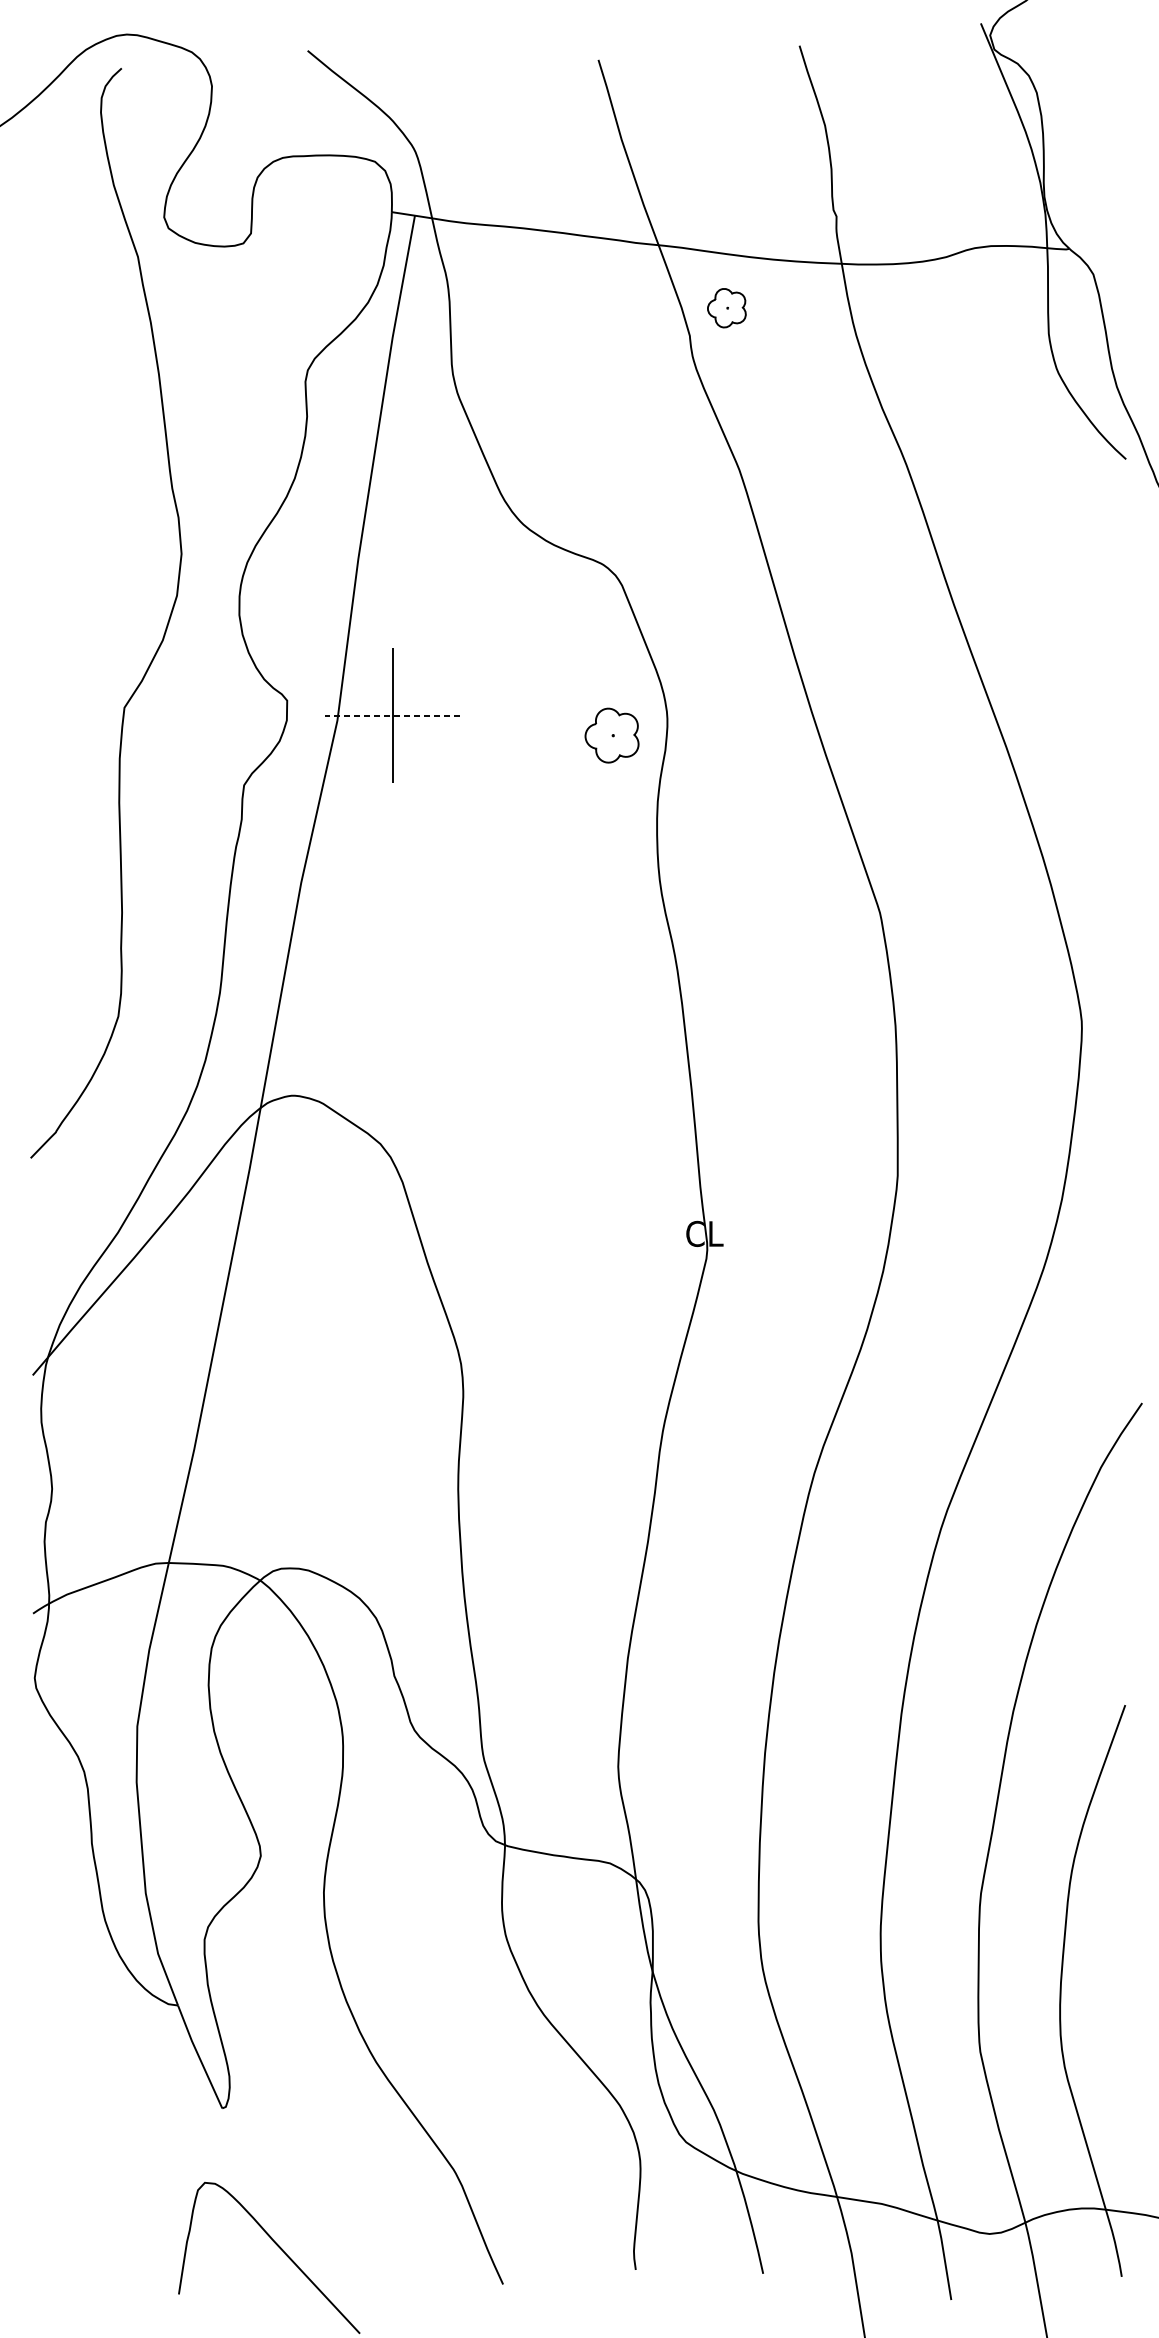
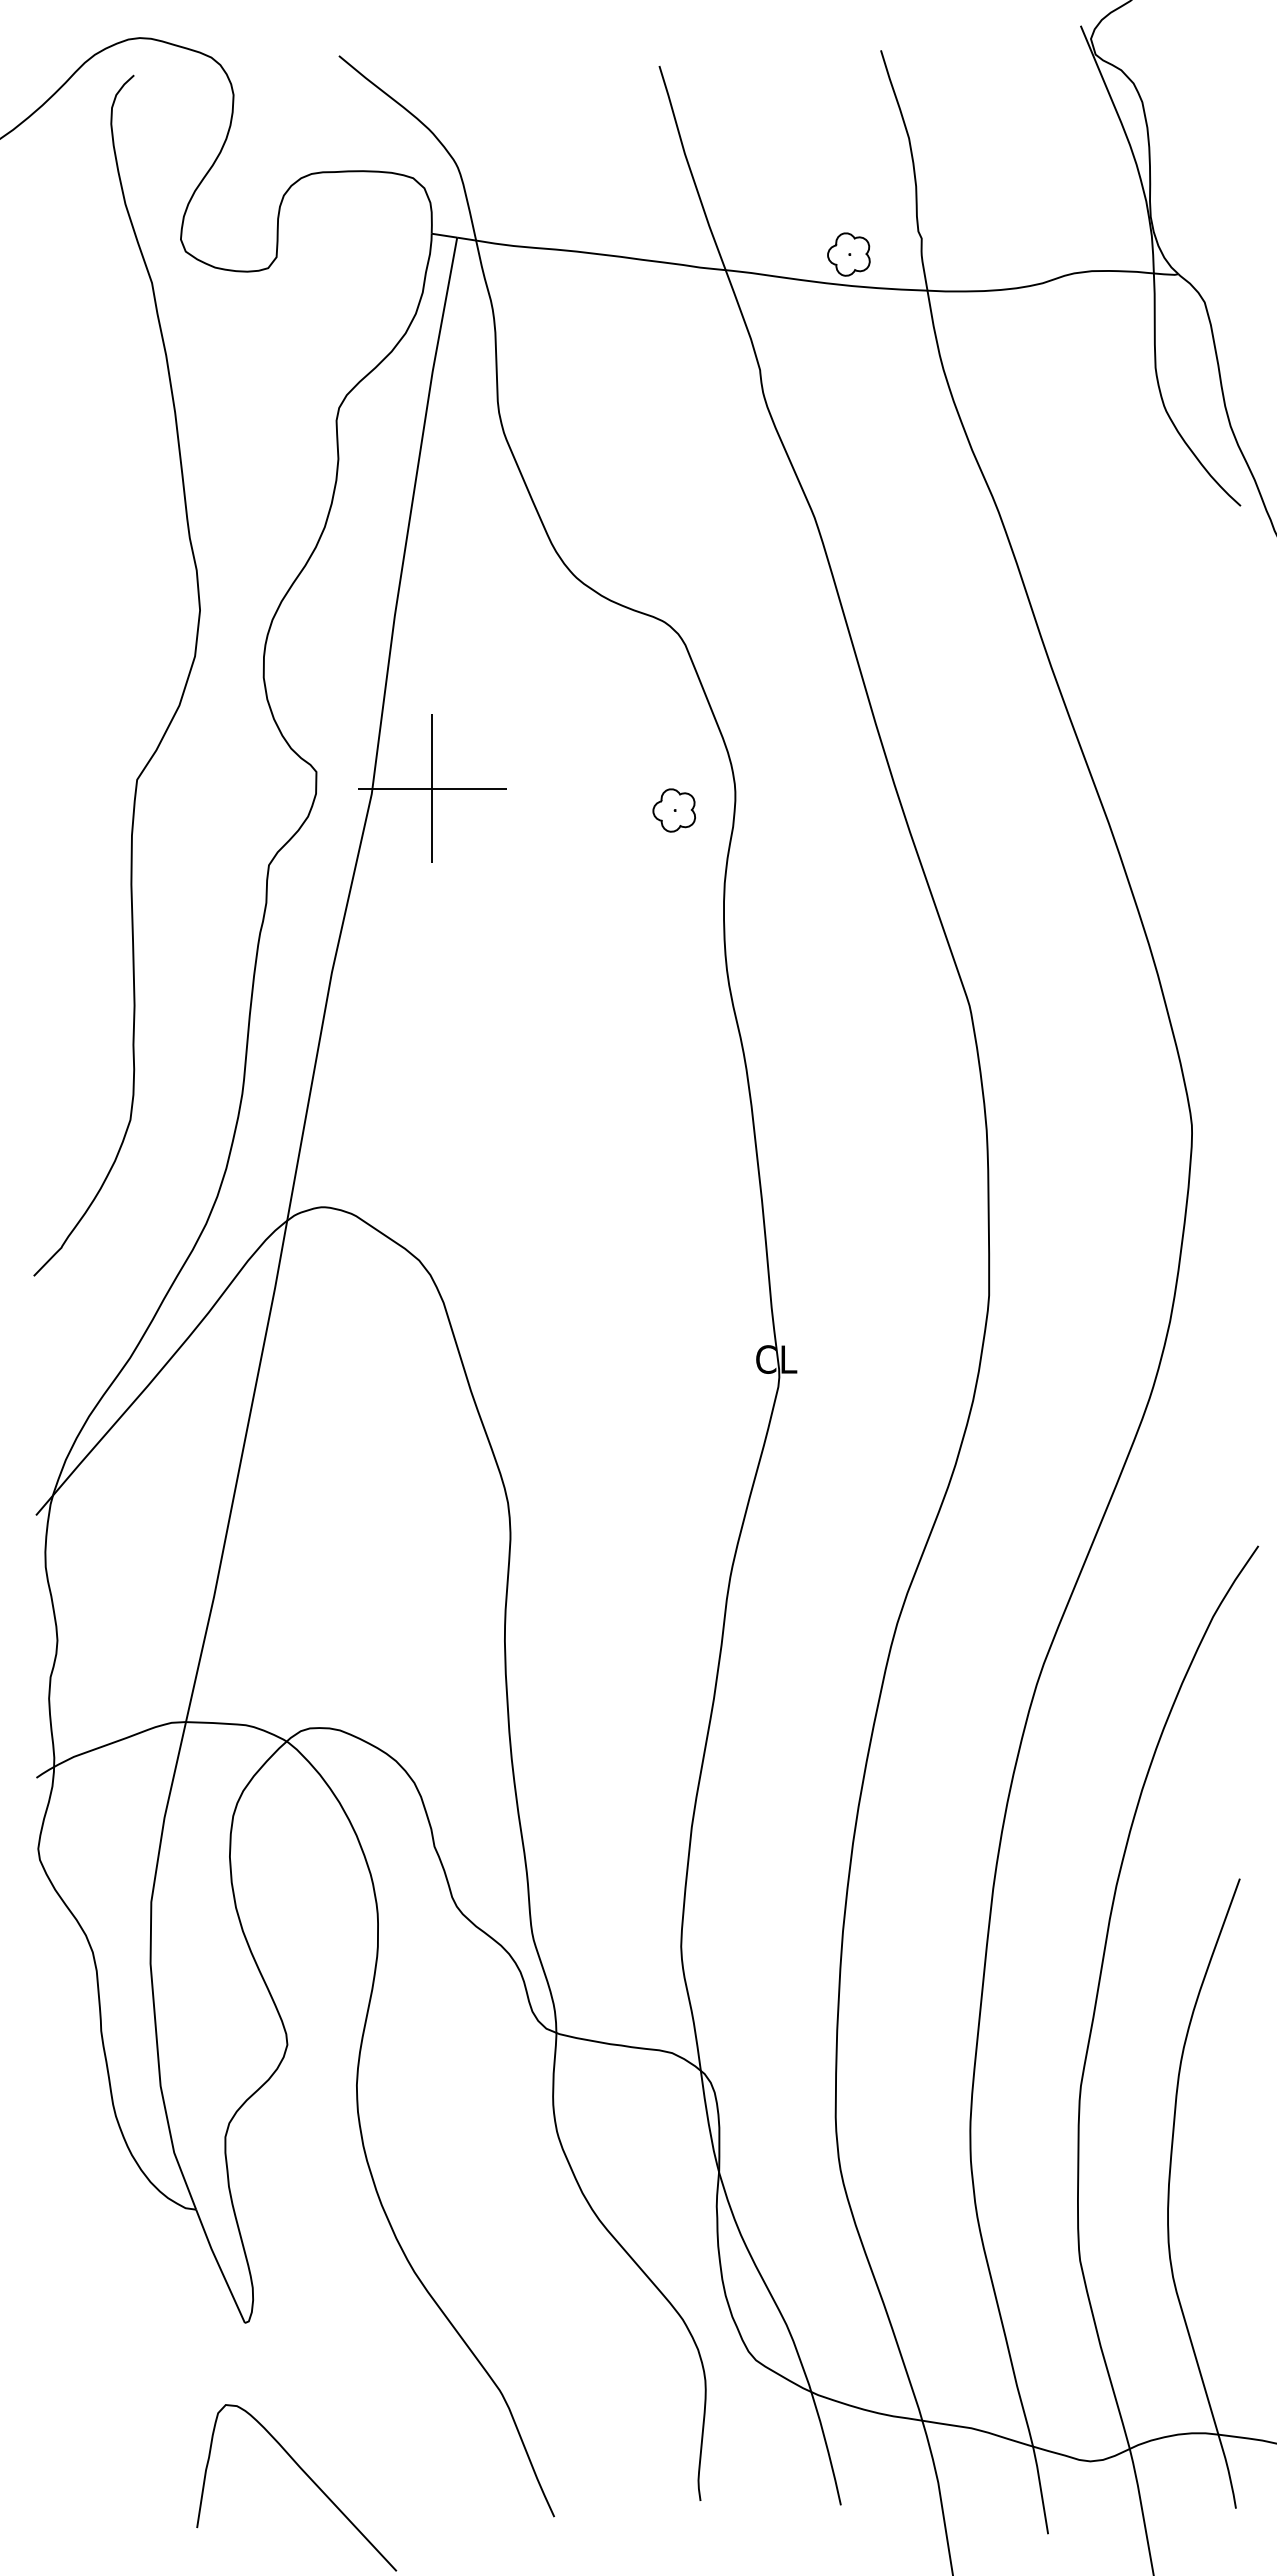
part: (726, 308) -> (848, 254), moved
line: (391, 715) -> (431, 788), dashed -> solid
part: (611, 735) -> (673, 810), size x0.71

